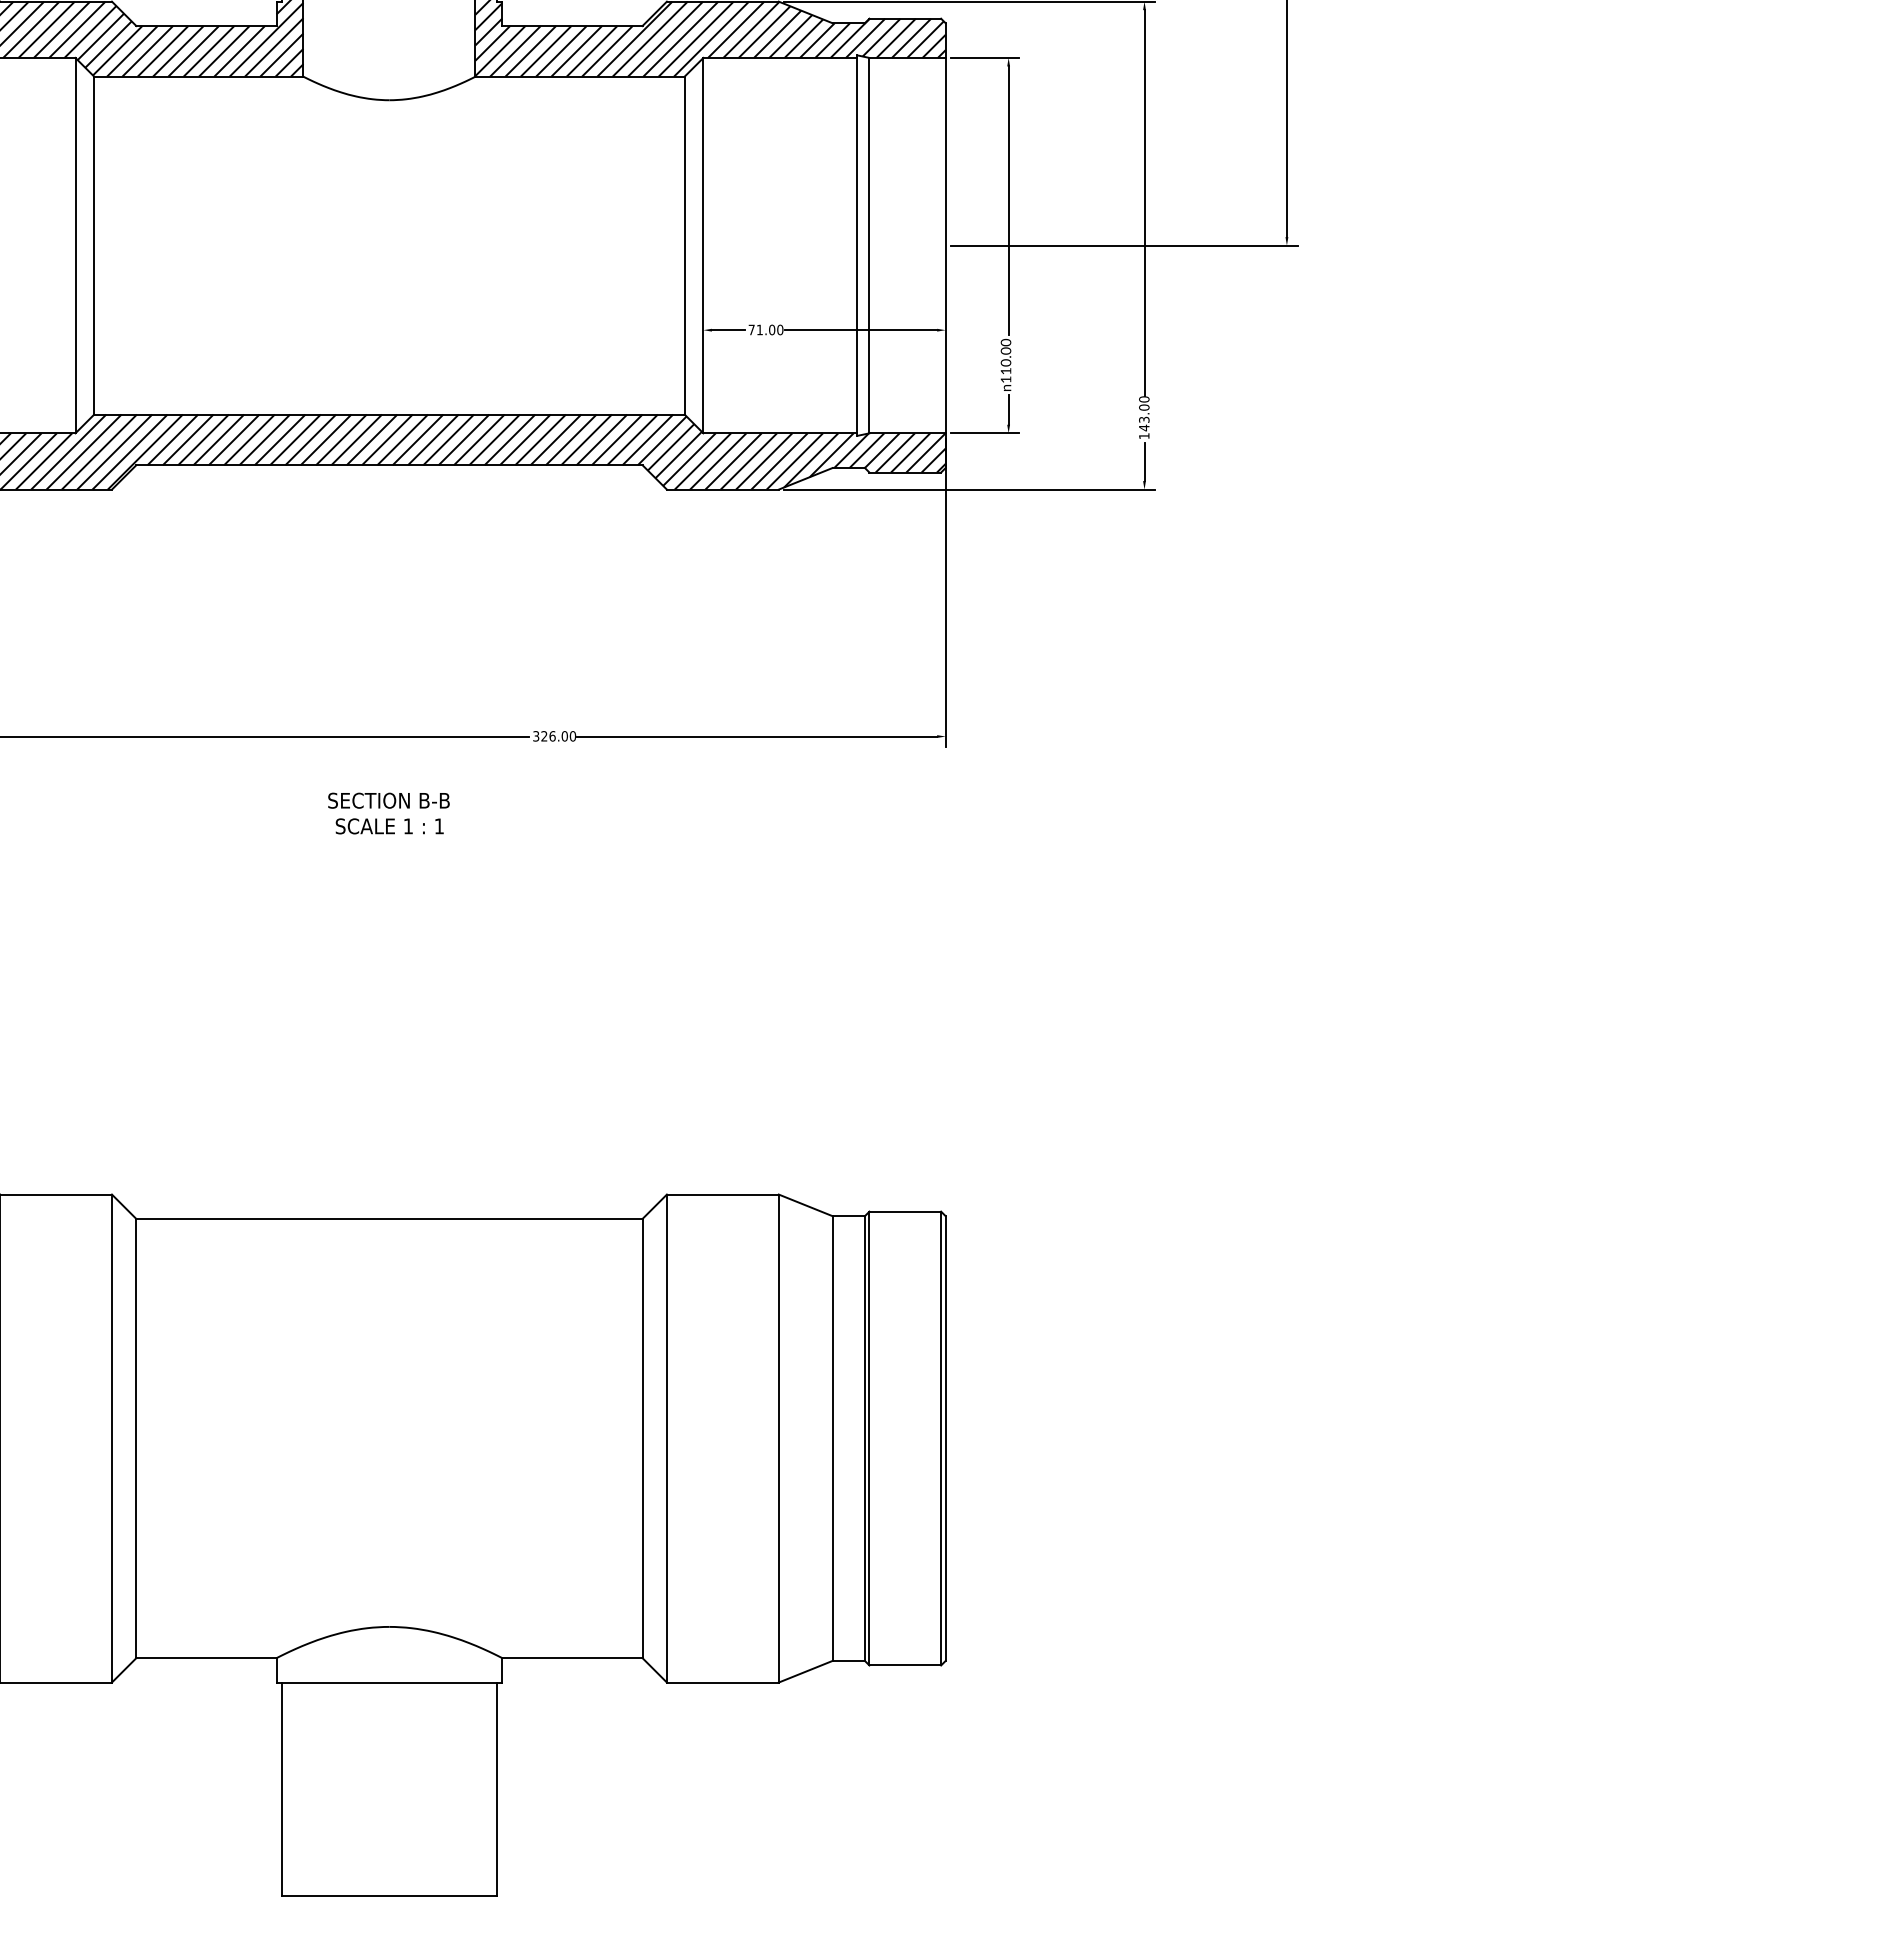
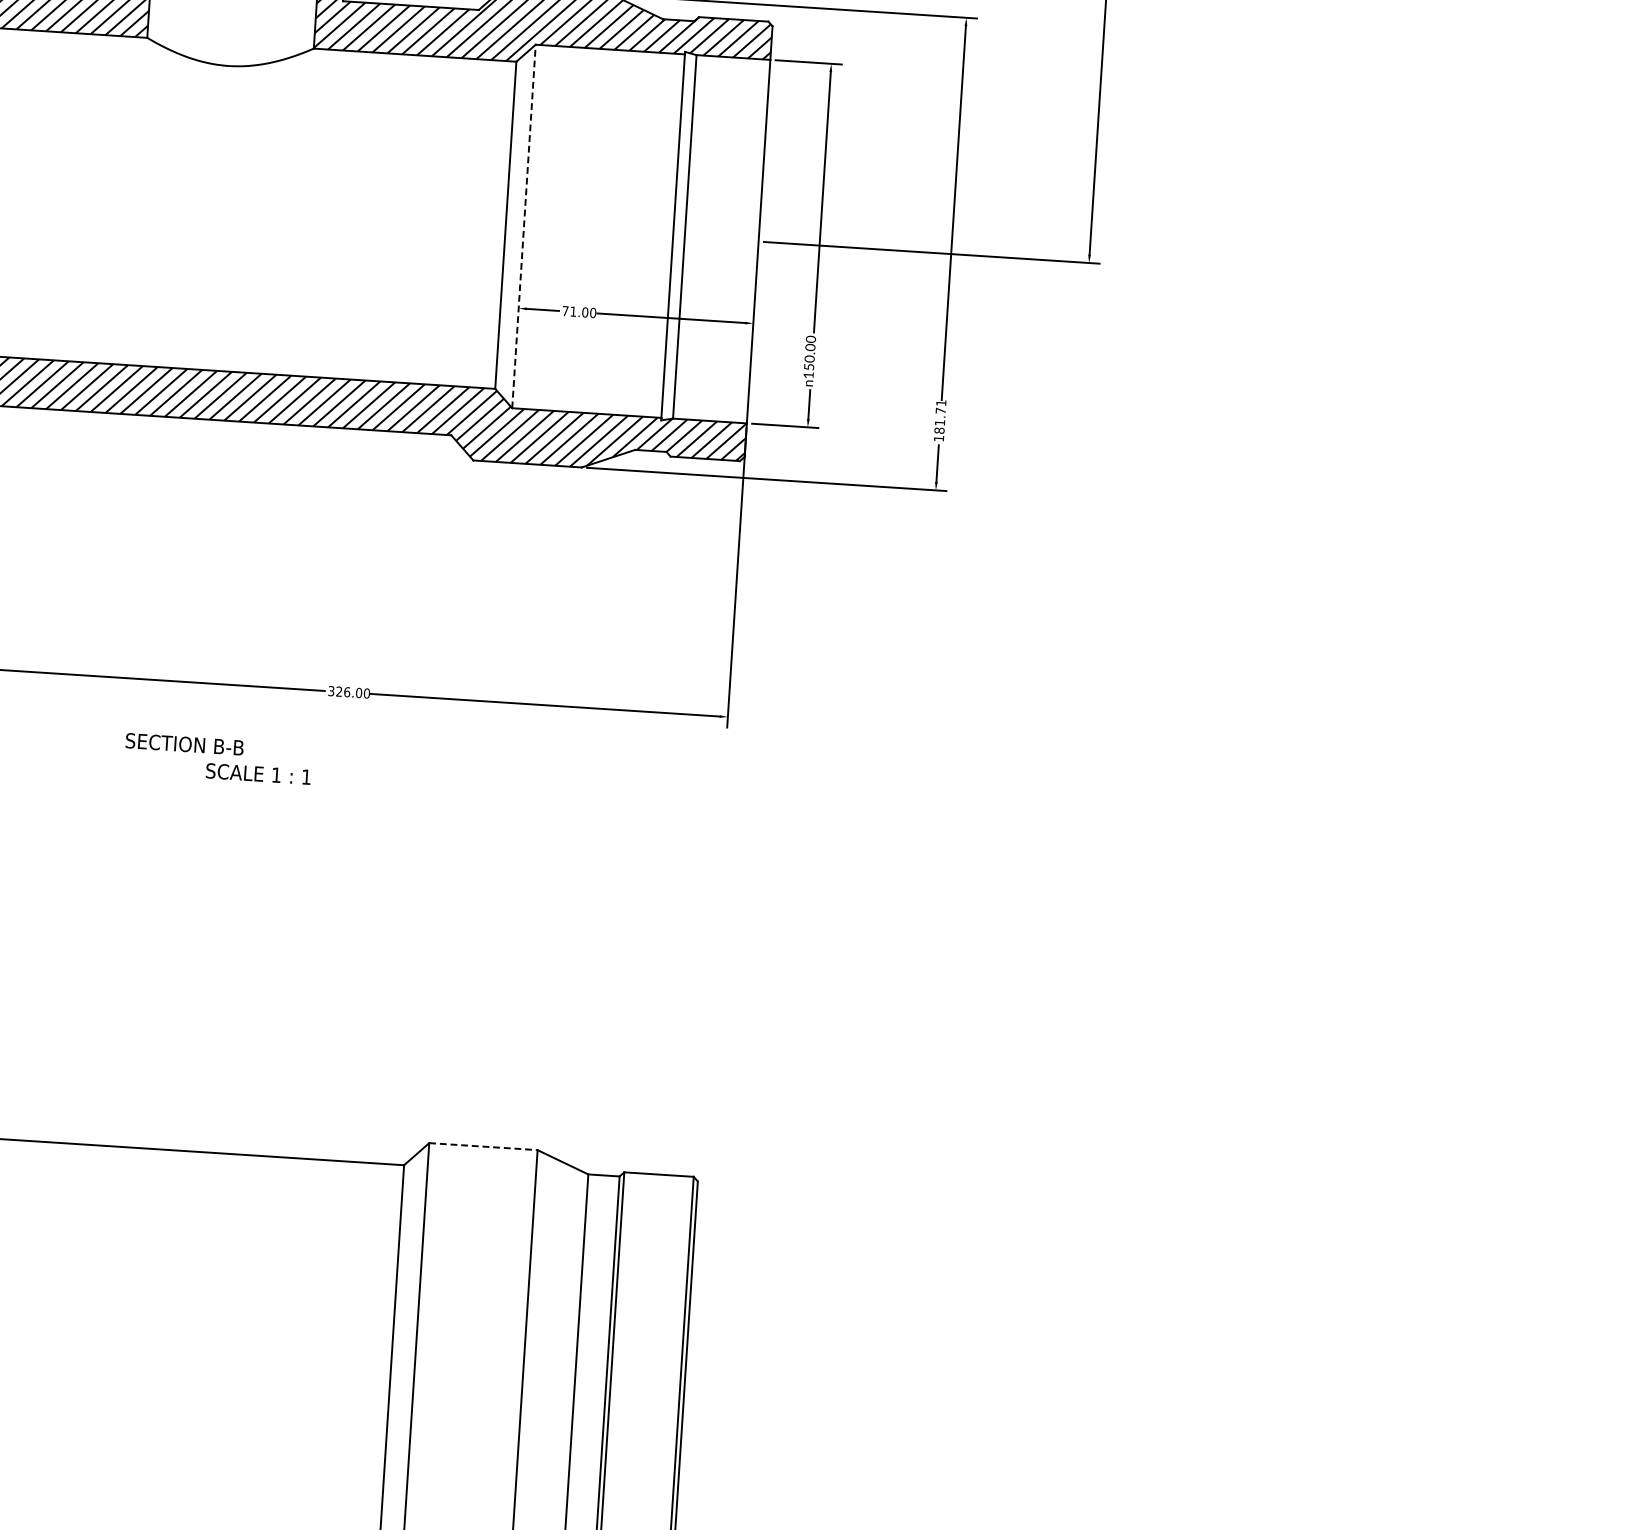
line: (703, 245) -> (524, 226), solid -> dashed
text: (1005, 371) -> (808, 367), 110.00 -> 150.00
text: (1144, 413) -> (940, 416), 143.00 -> 181.71
text: (389, 826) -> (258, 774), moved
line: (722, 1194) -> (483, 1146), solid -> dashed

